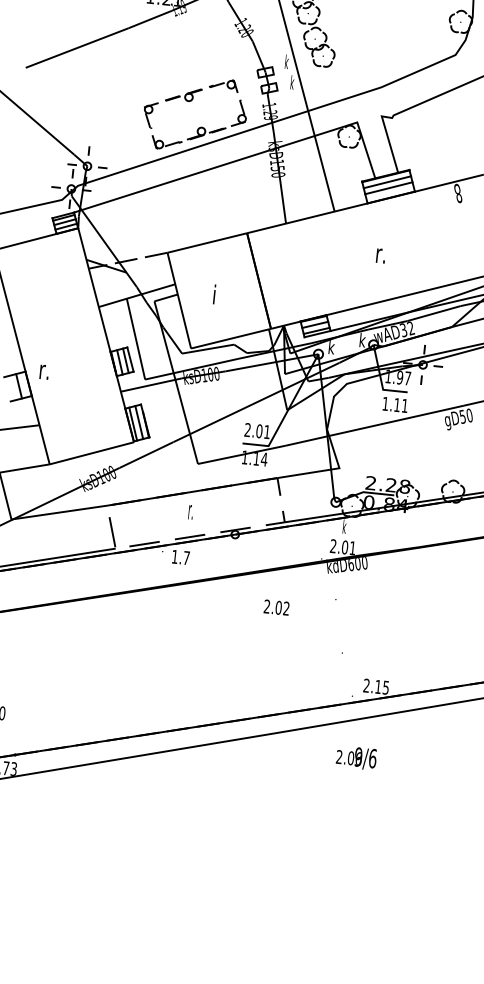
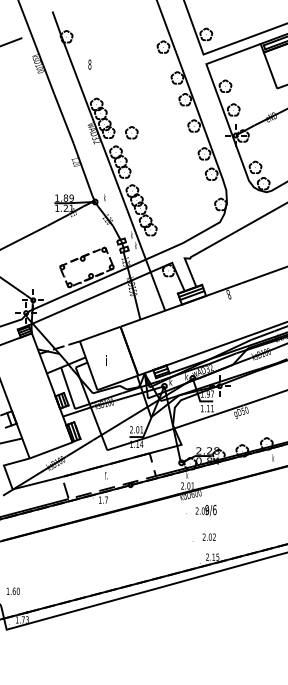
text: (380, 255) -> (191, 331), r. -> i
text: (43, 372) -> (21, 410), r. -> i
text: (275, 606) -> (208, 536), moved
text: (355, 757) -> (205, 510), moved

